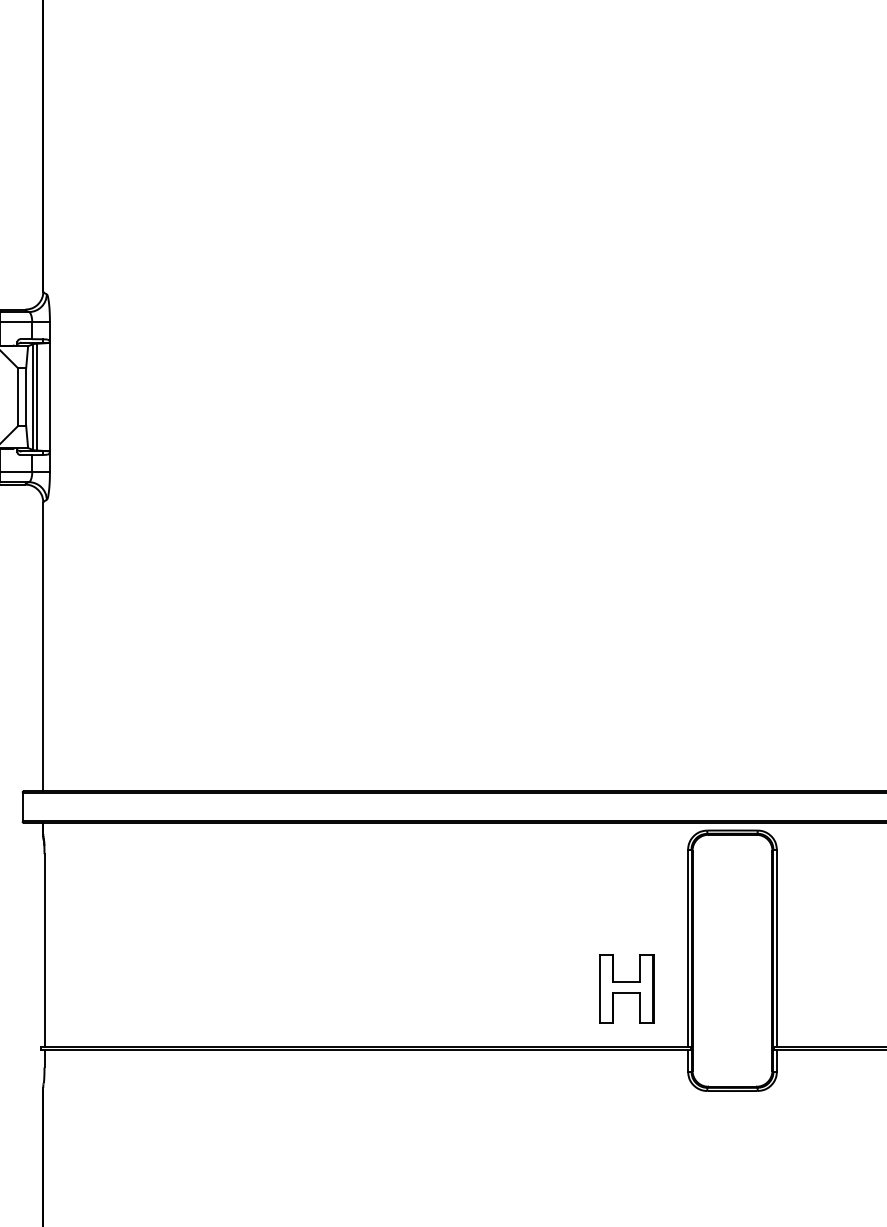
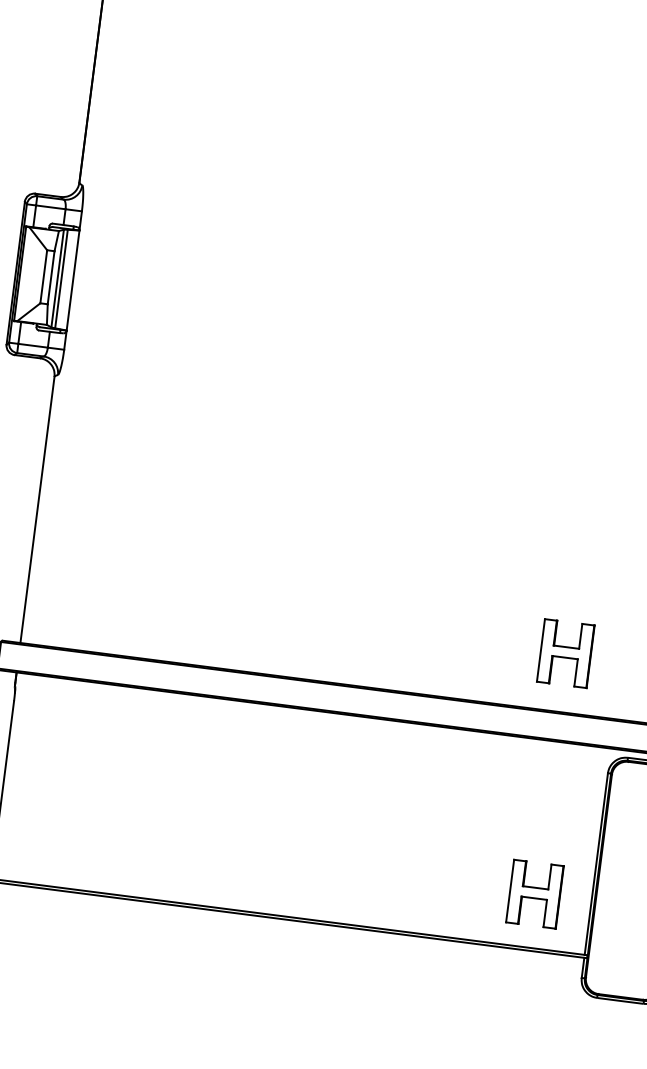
part: (626, 727) -> (565, 653), added

